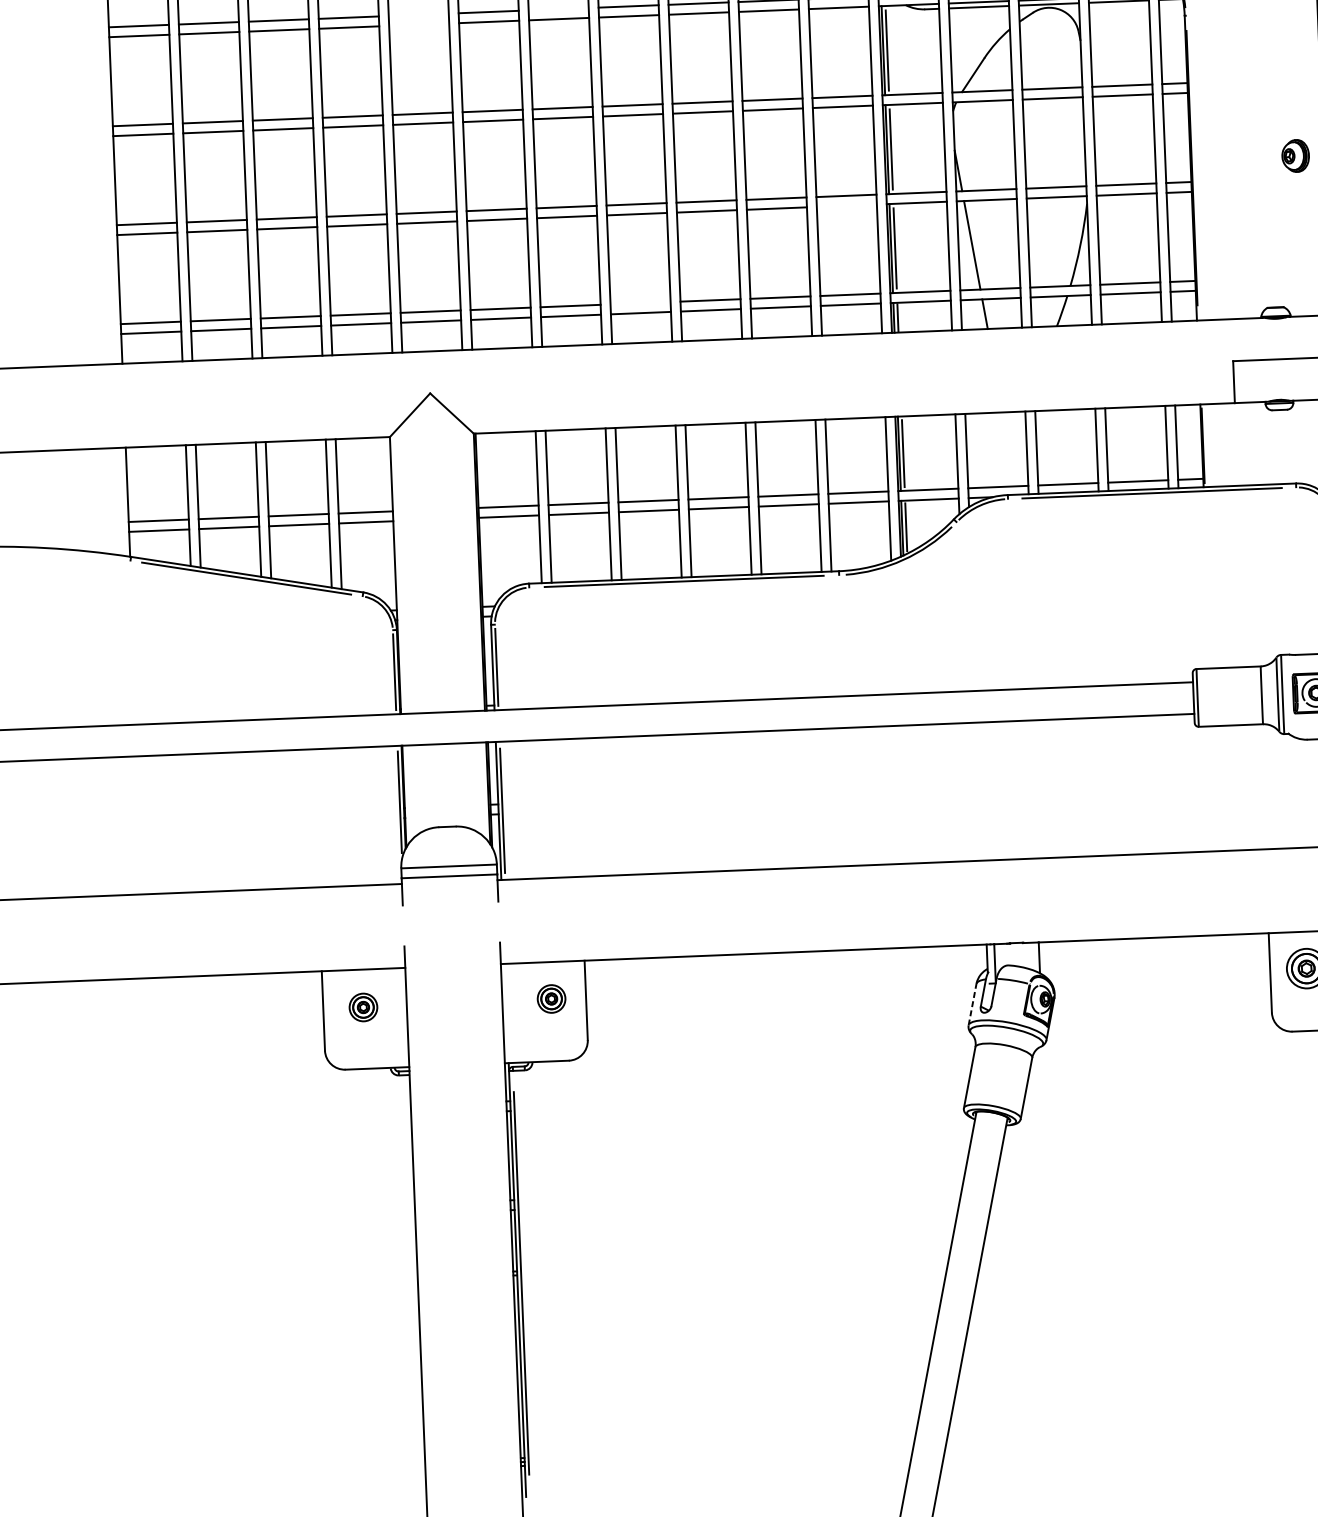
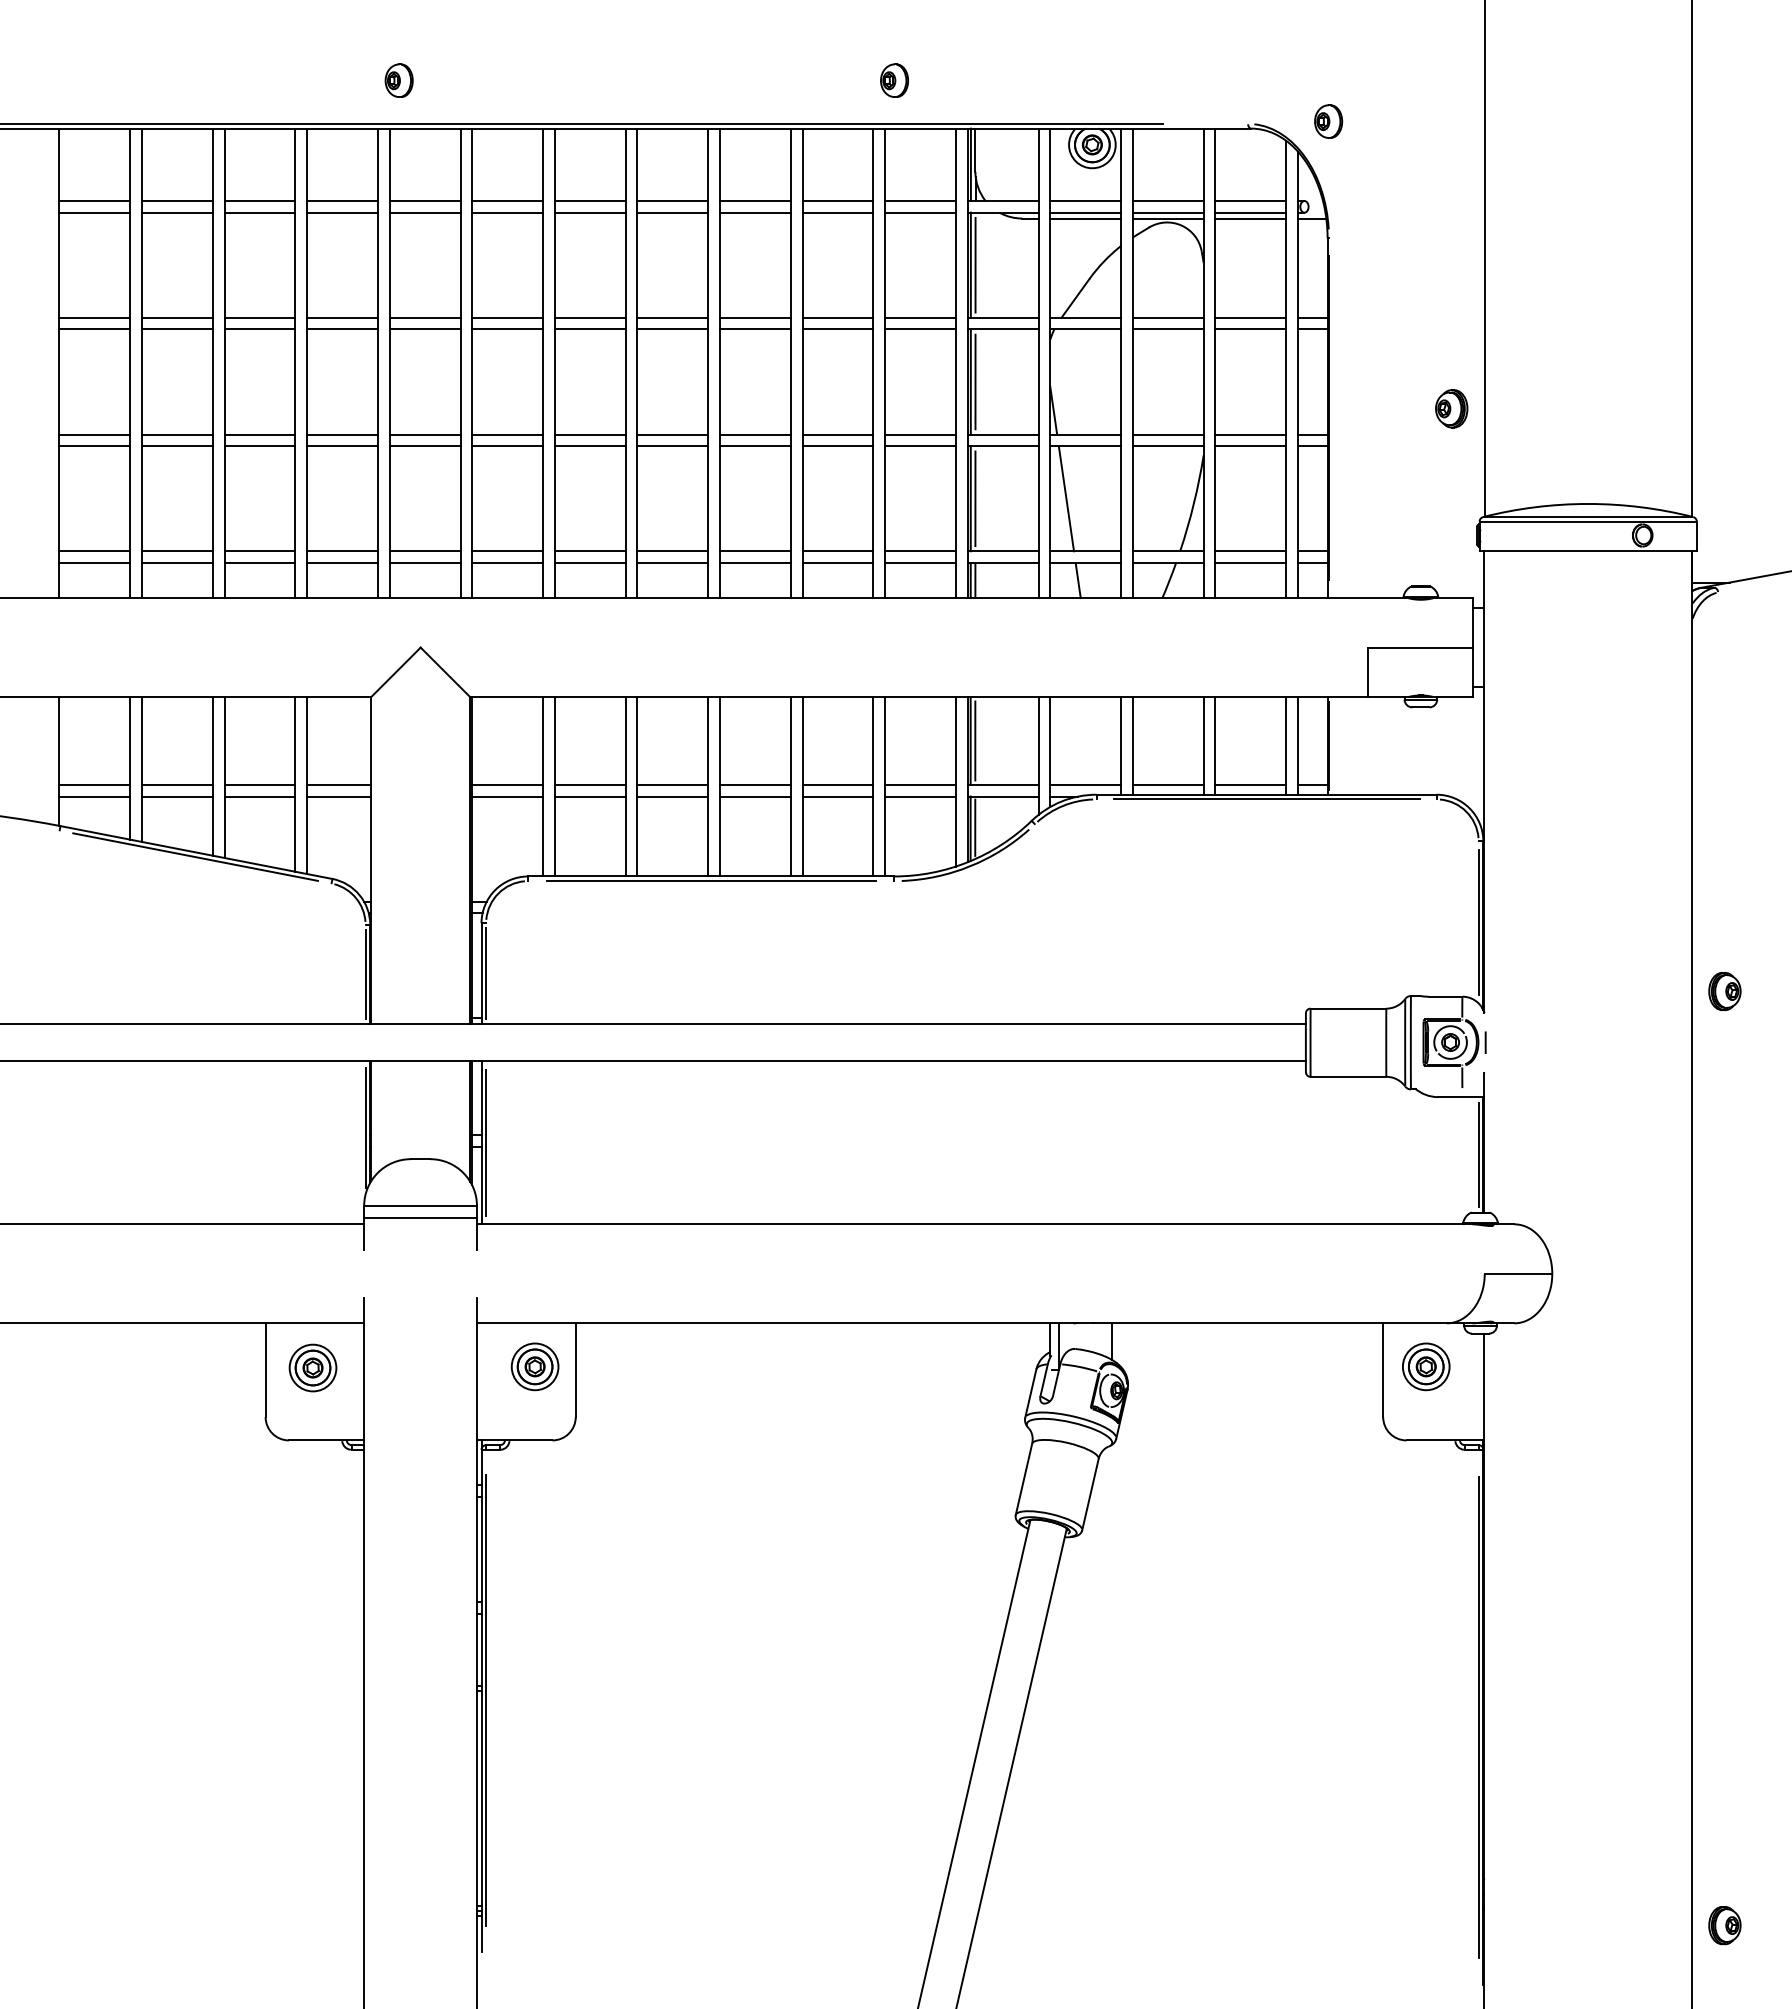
line: (558, 9) -> (589, 201), added
line: (418, 15) -> (424, 201), added
line: (418, 24) -> (424, 212), added
line: (846, 206) -> (920, 446), added
line: (640, 303) -> (672, 551), added
part: (551, 998) -> (534, 1366), size x1.43
line: (972, 1004) -> (1030, 1393), dashed -> solid
part: (363, 1007) -> (312, 1367), size x1.43

